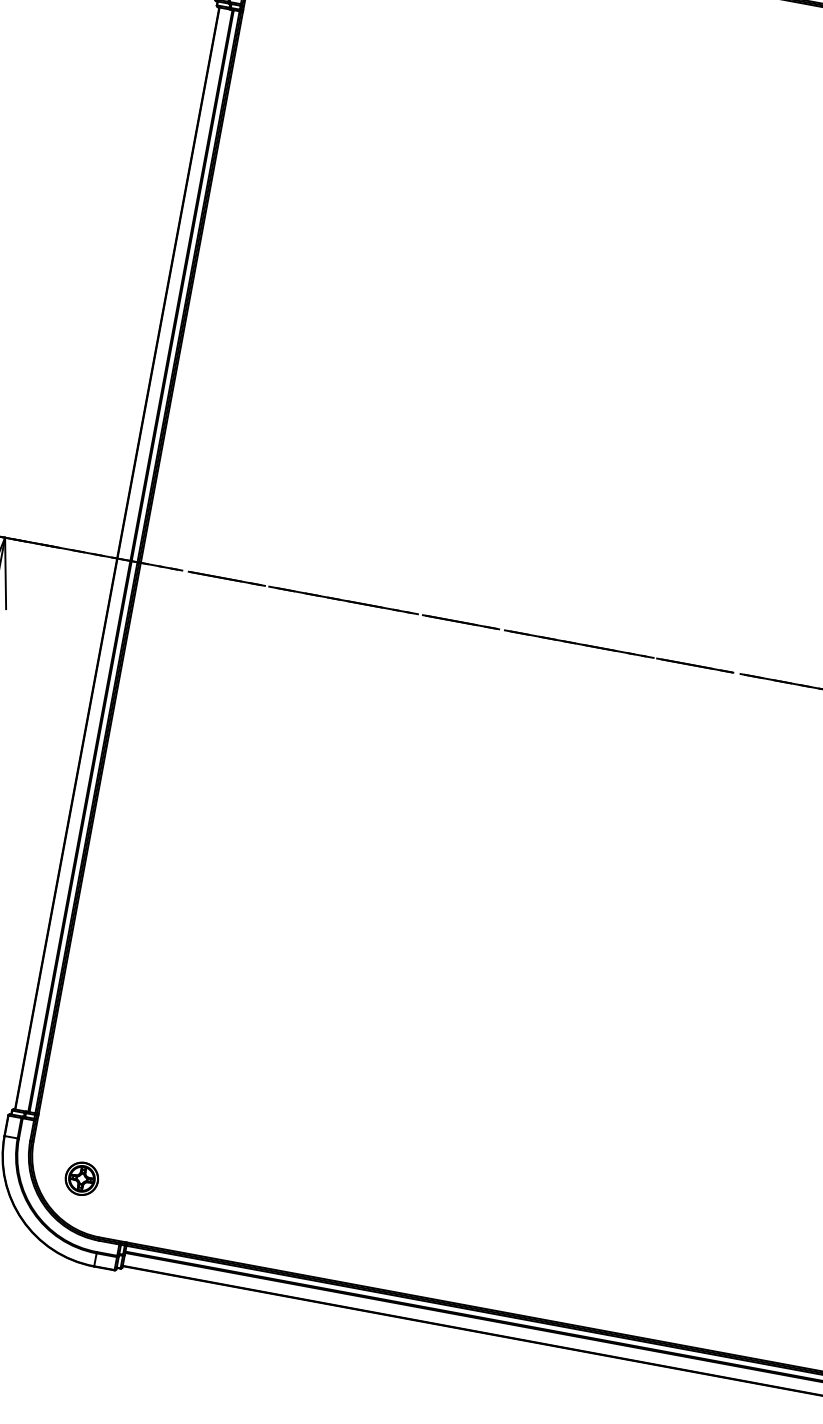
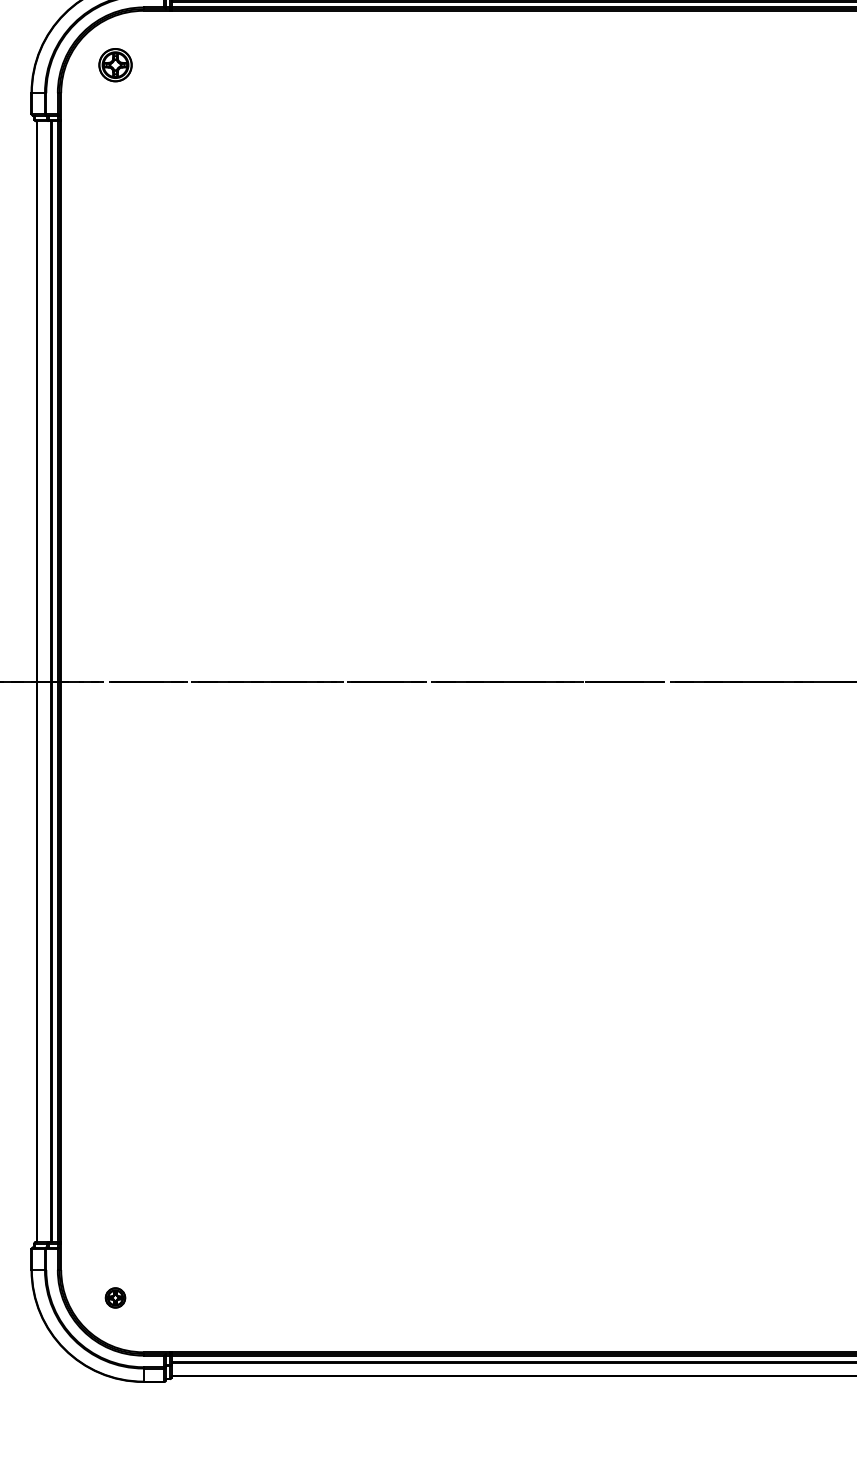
part: (81, 1178) -> (115, 1297), size x0.6

